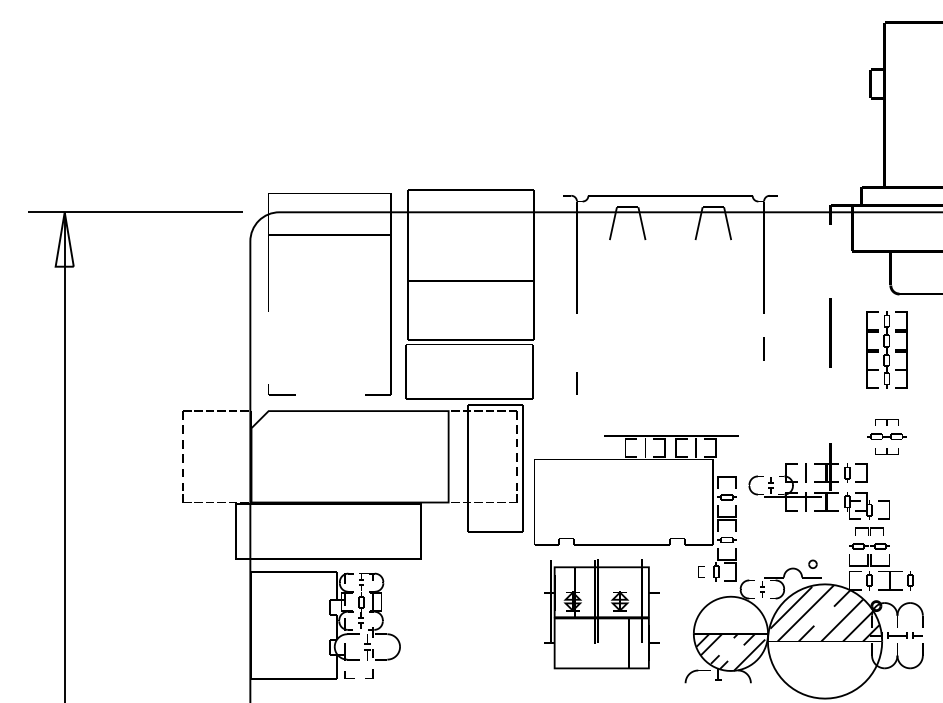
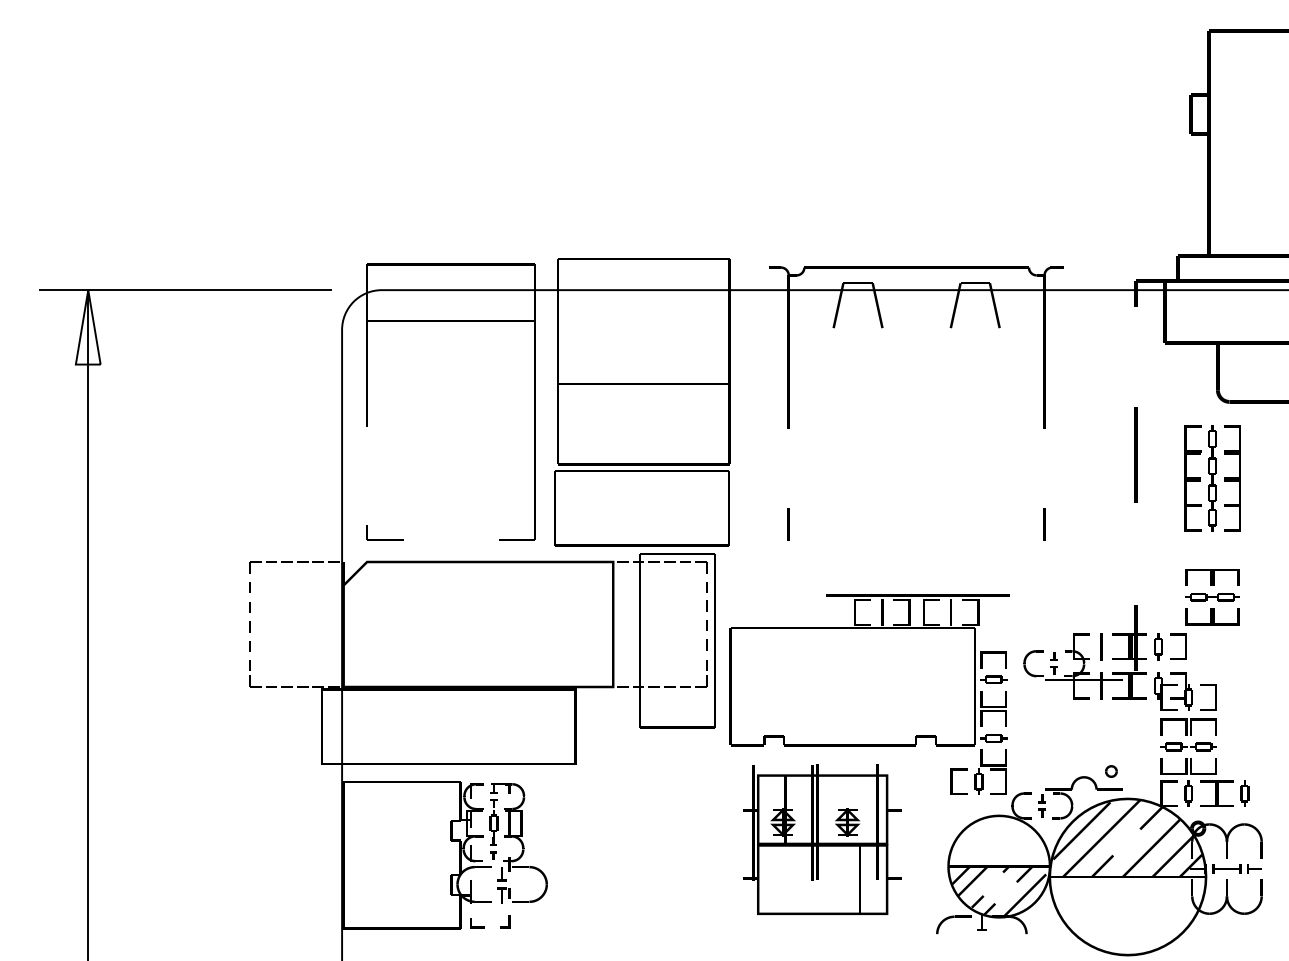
line: (764, 349) -> (1044, 524), moved
part: (886, 422) -> (1212, 577), size x1.67
part: (886, 450) -> (1212, 616), size x1.67
part: (869, 531) -> (1188, 726), size x1.43
part: (701, 571) -> (958, 781), size x1.67

